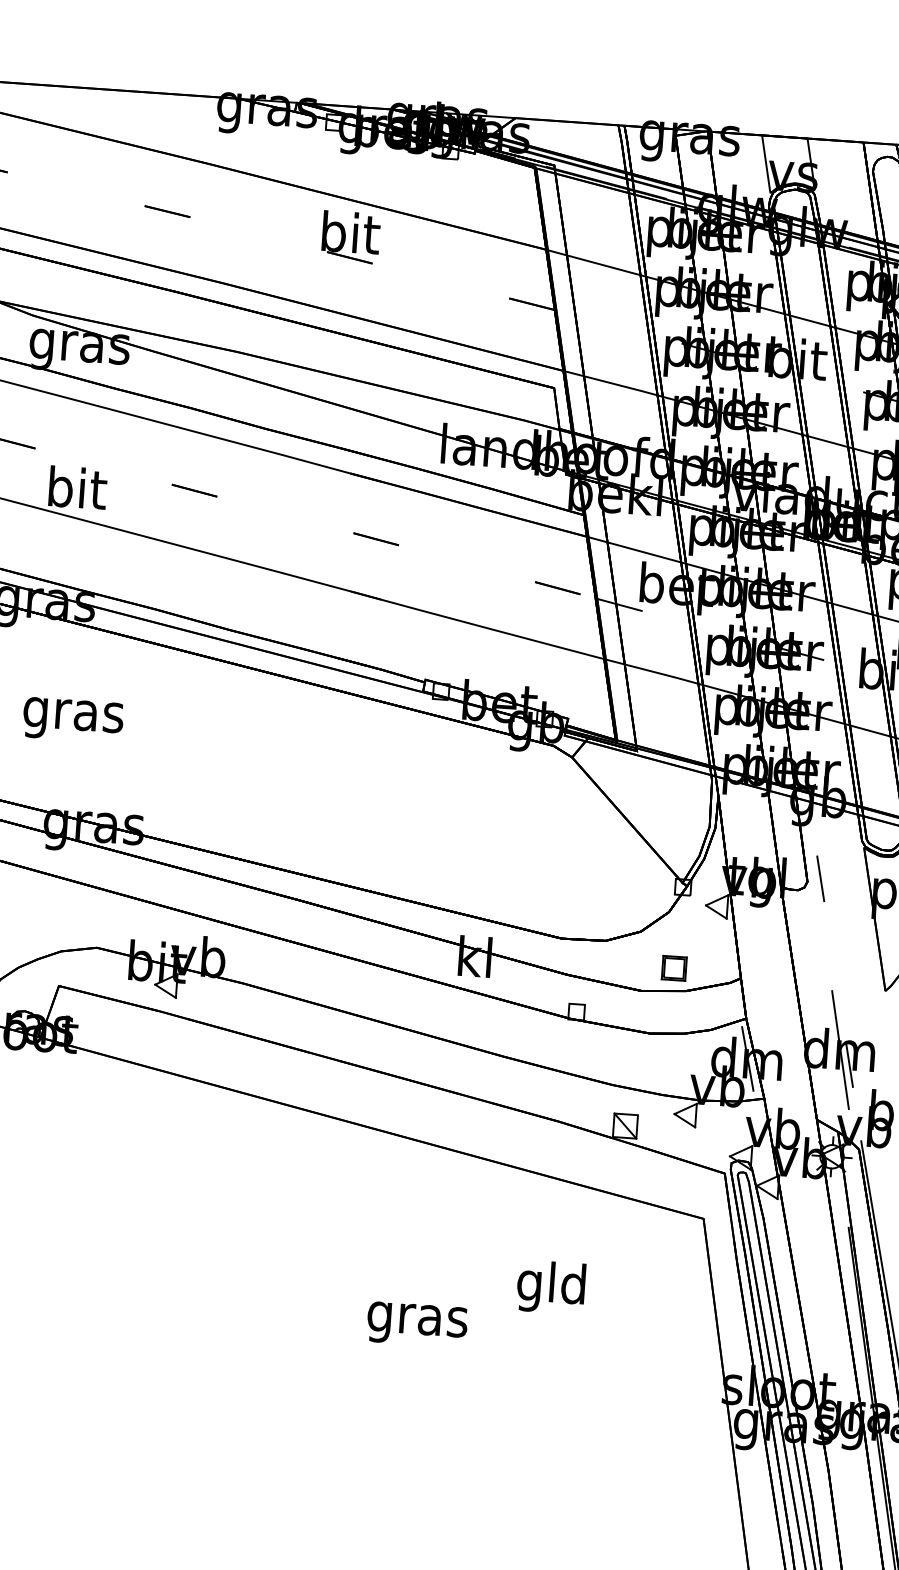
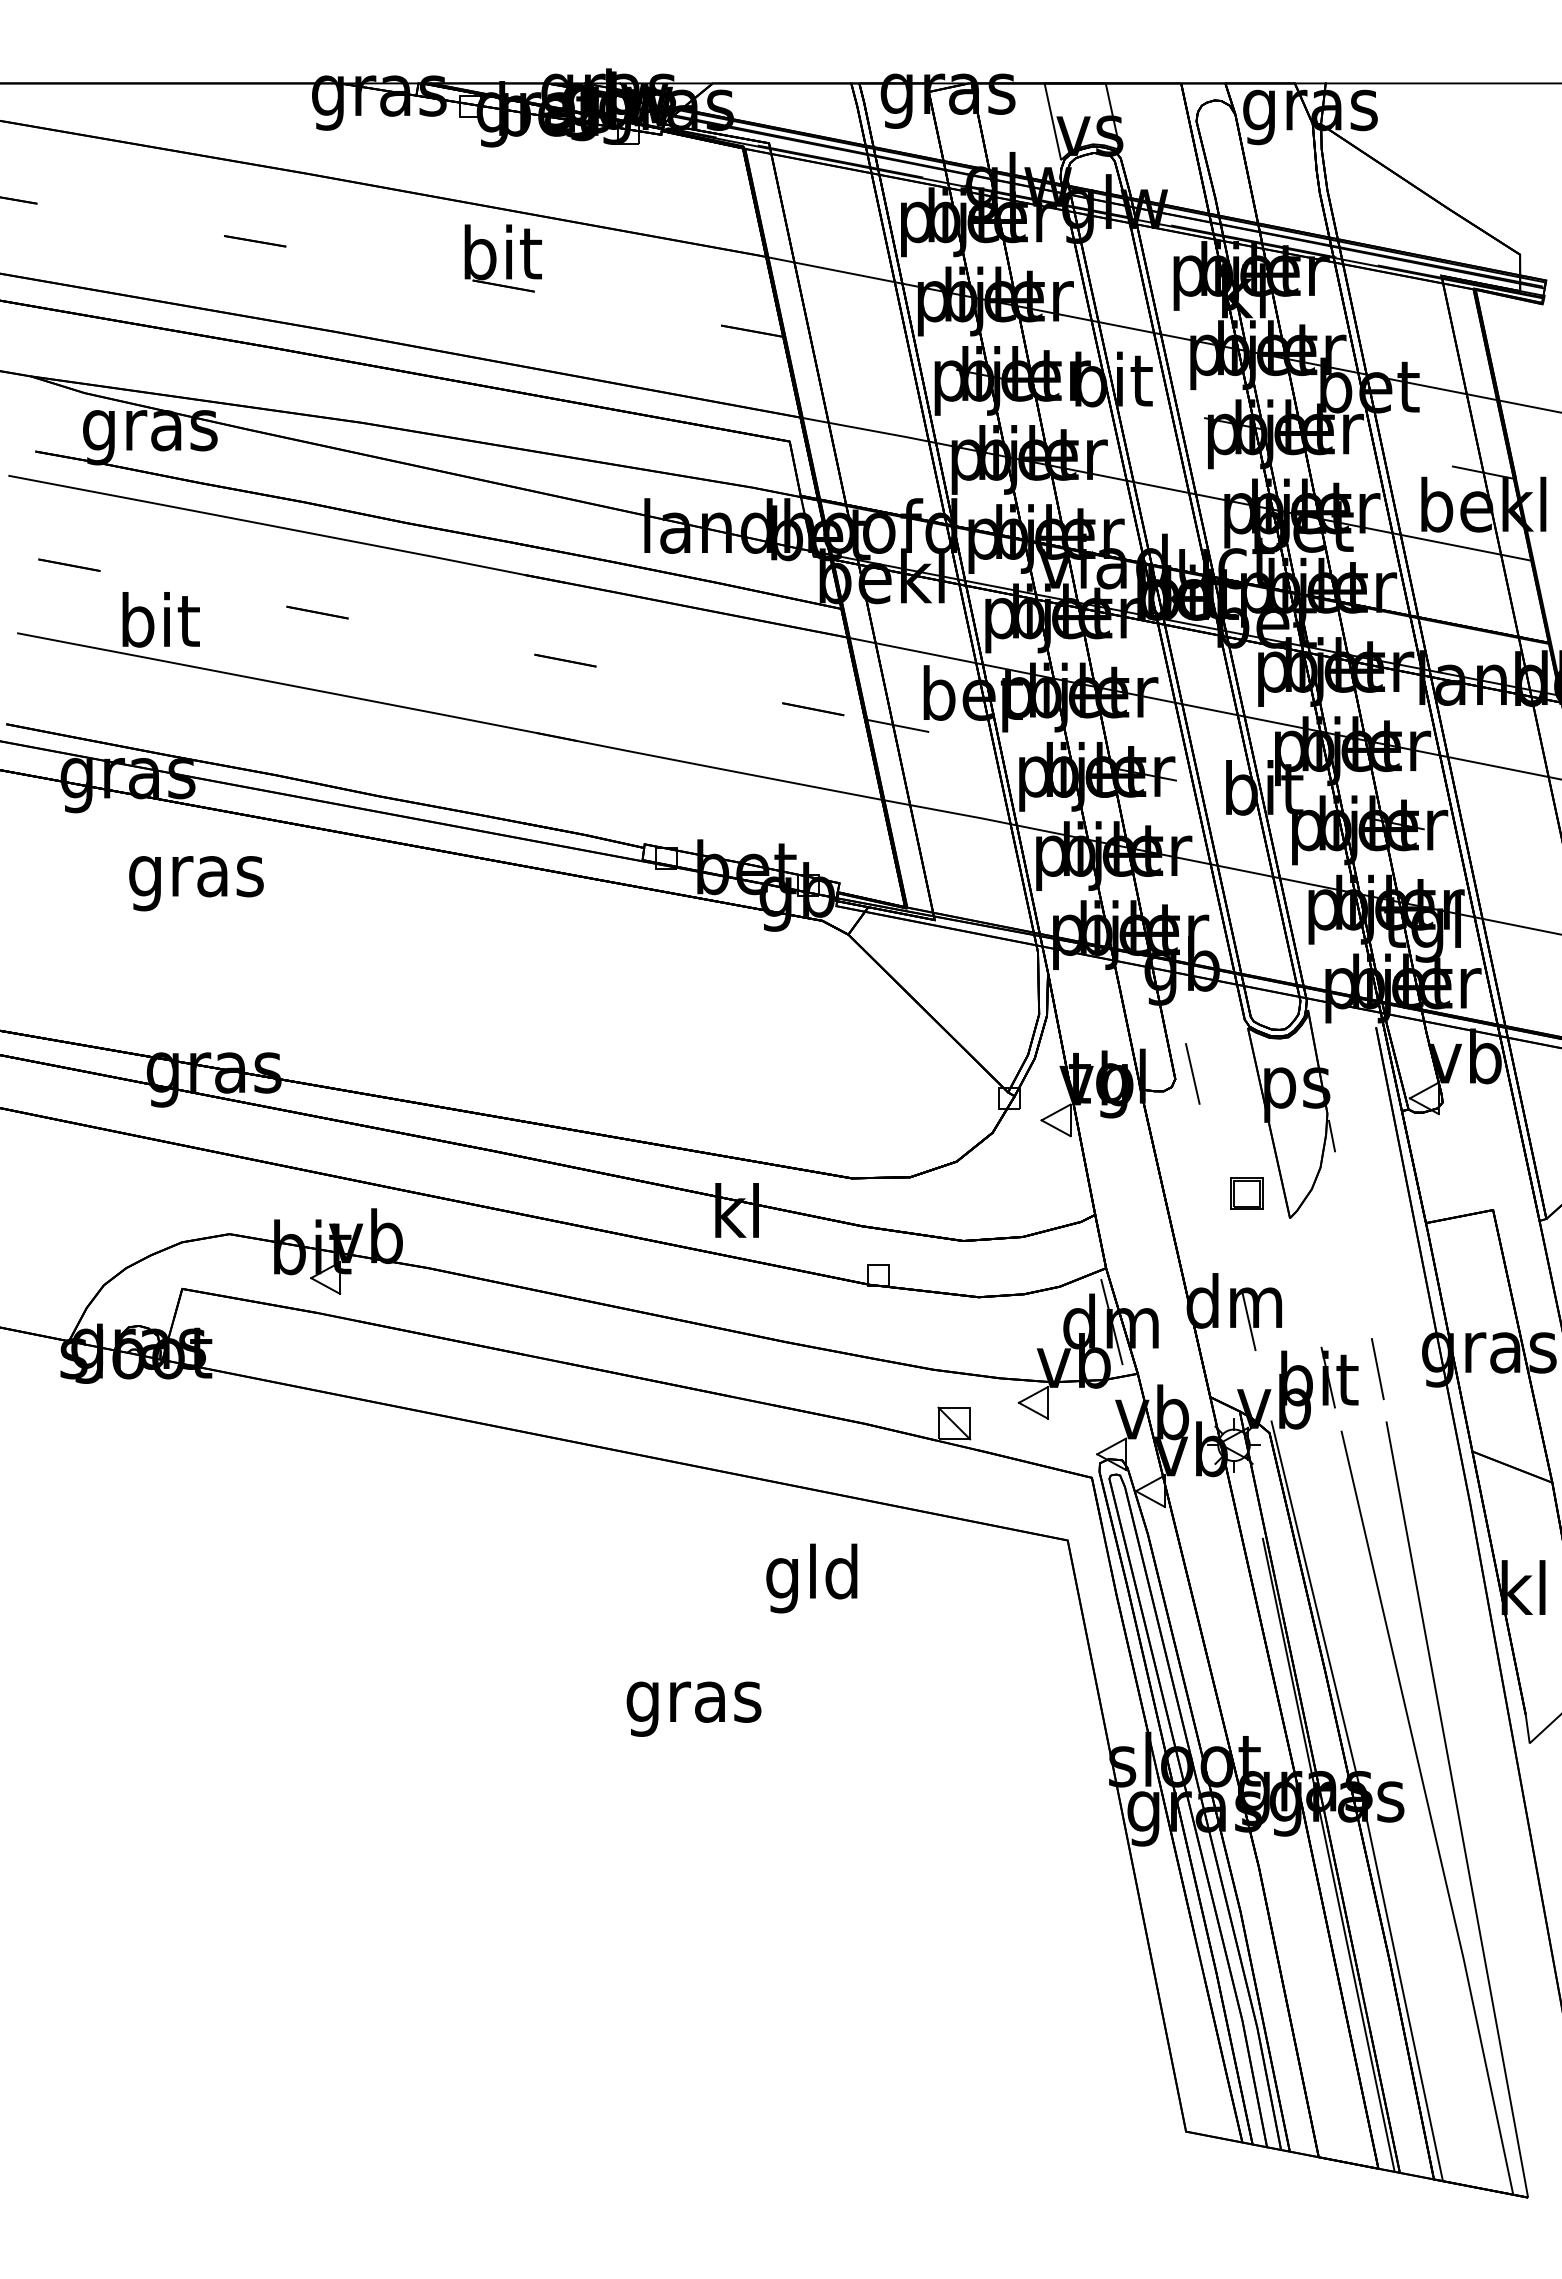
text: (73, 720) -> (196, 883), moved
part: (673, 968) -> (1246, 1193), moved
line: (840, 1050) -> (1235, 1301), removed
text: (550, 1287) -> (811, 1578), moved

